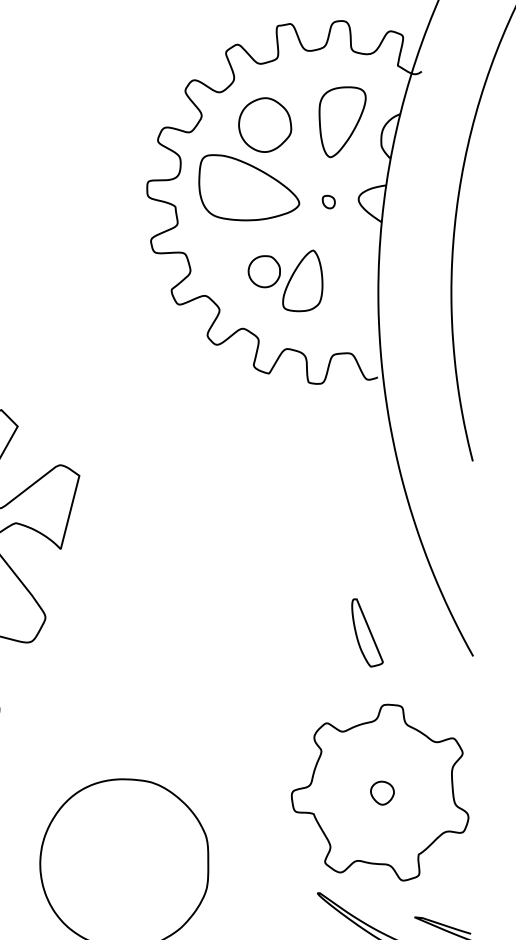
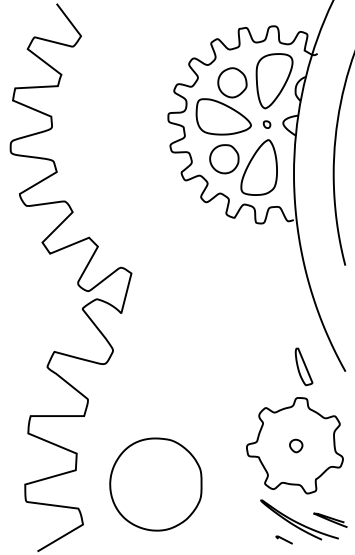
part: (342, 122) -> (274, 81), size x1.43
part: (285, 280) -> (243, 167), size x1.67
part: (366, 632) -> (303, 366), moved

